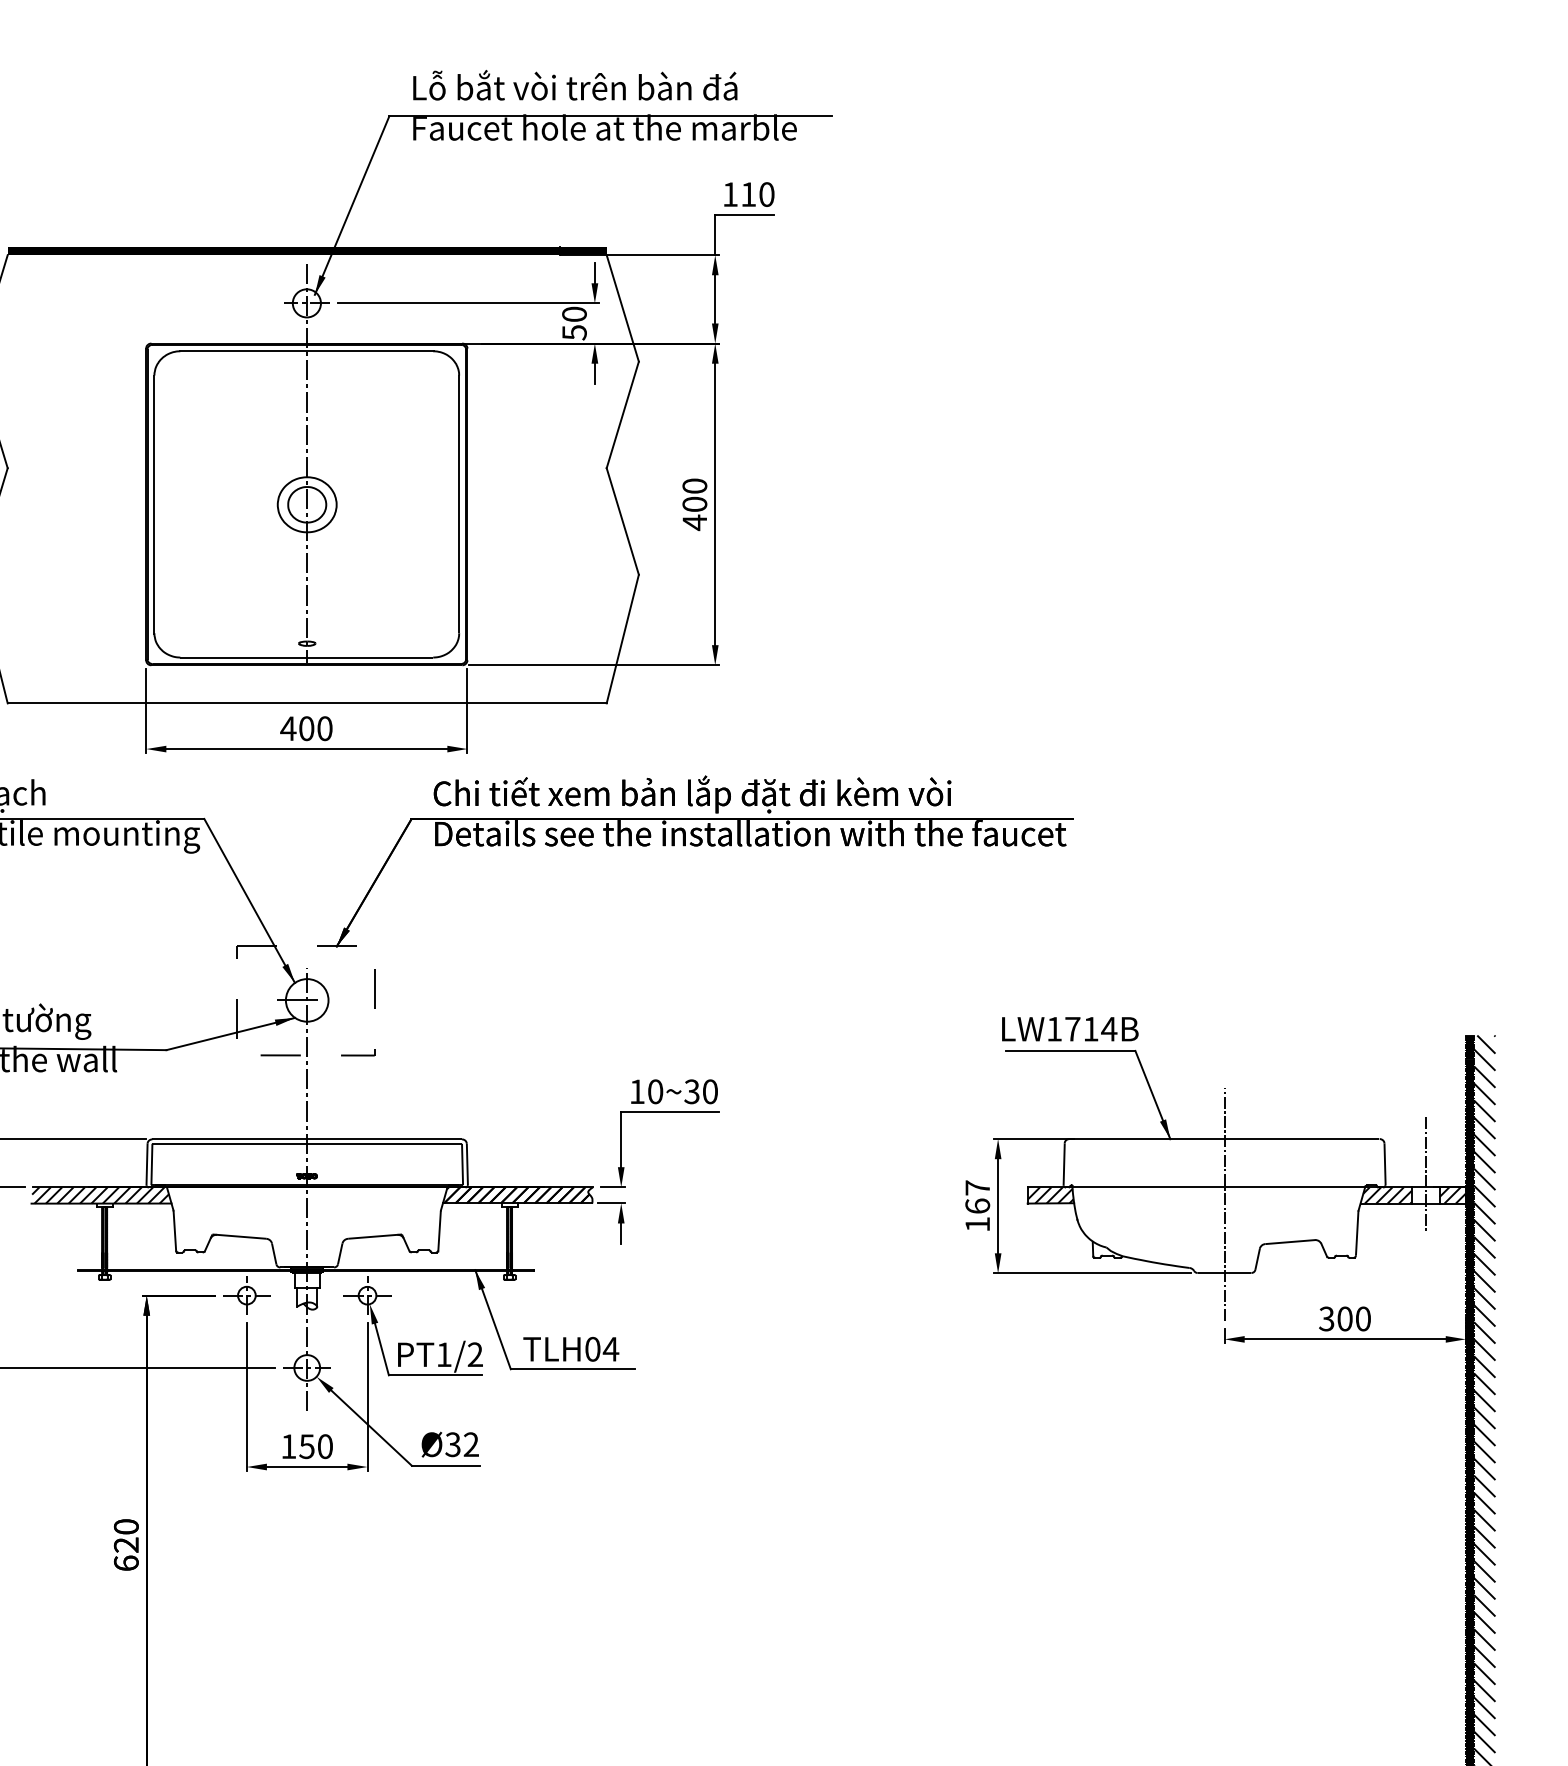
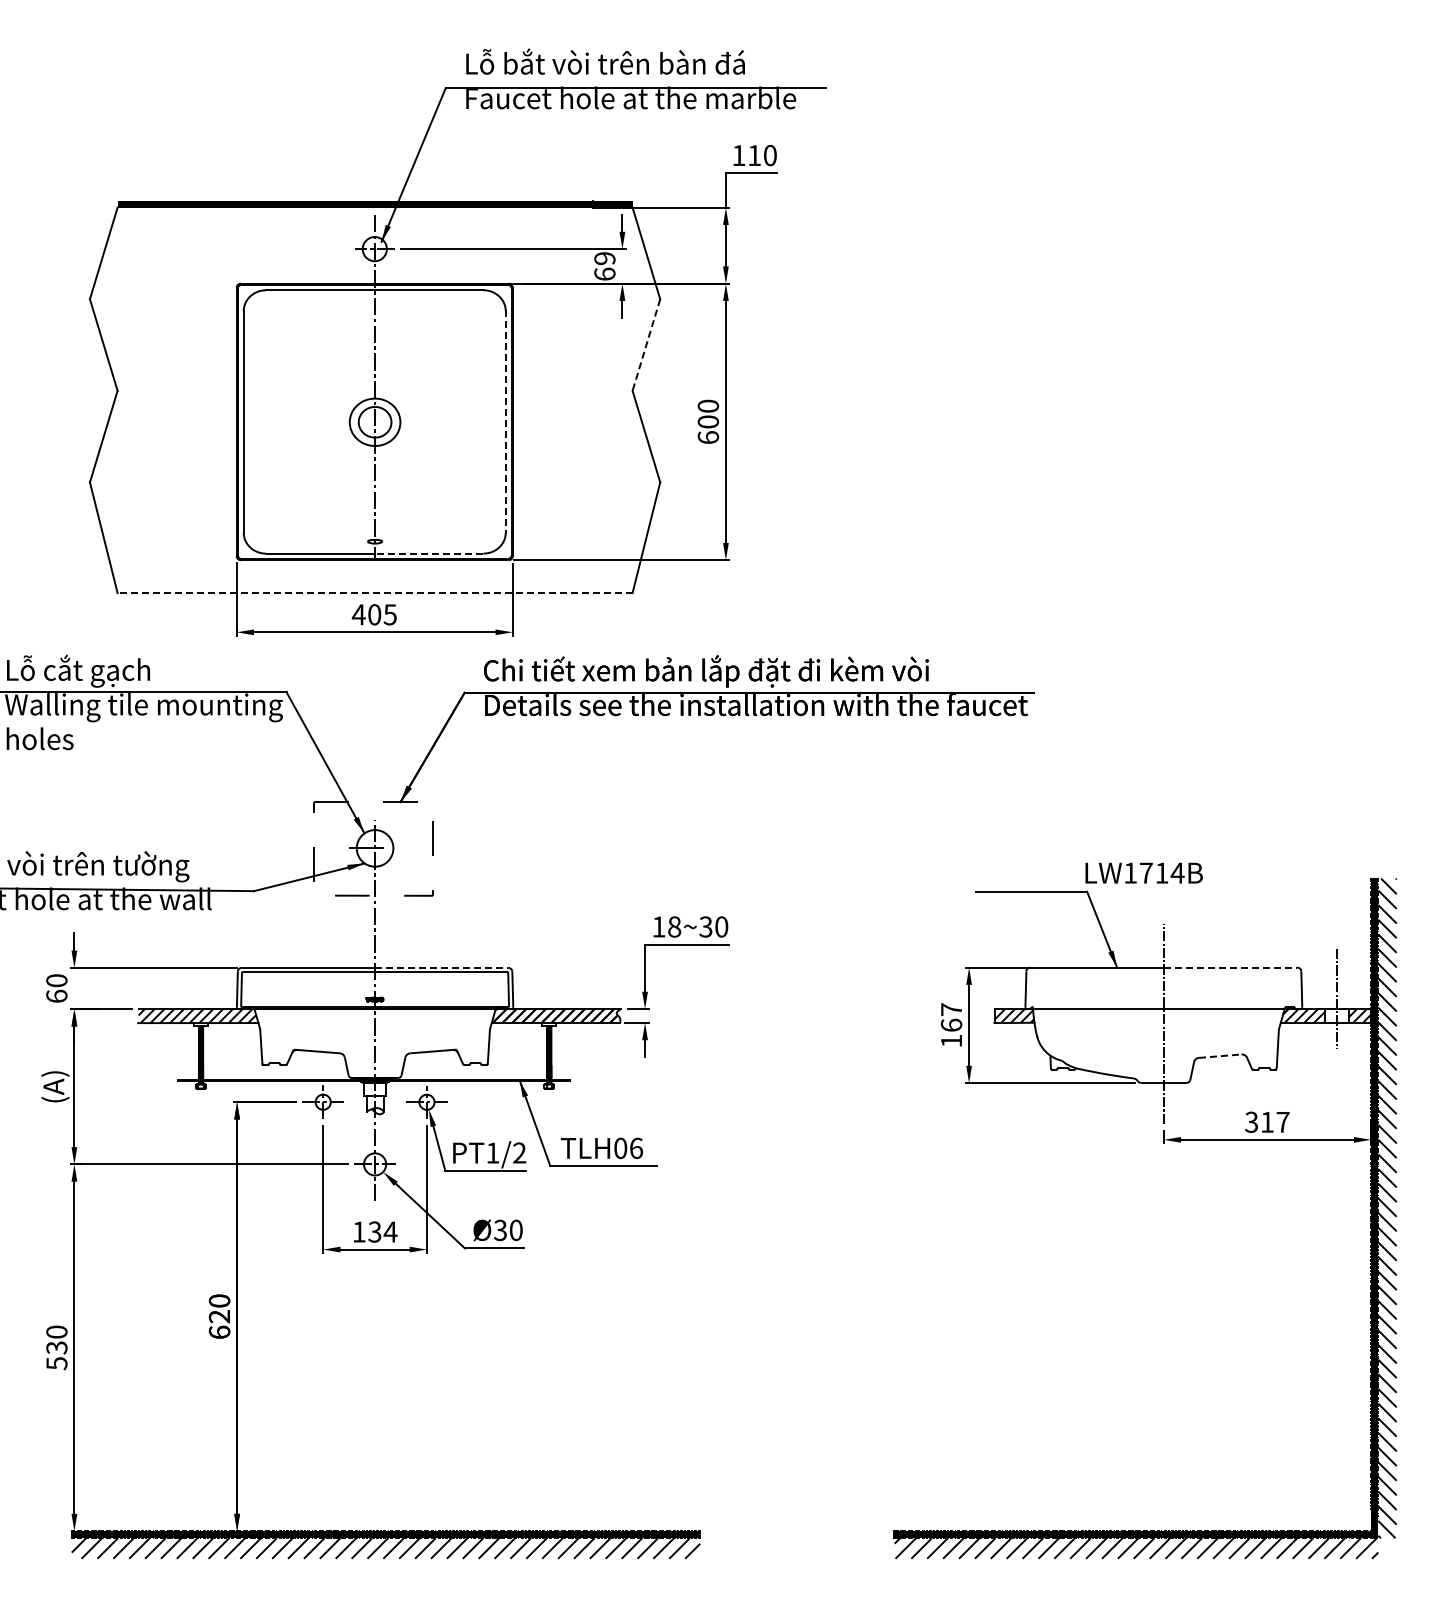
text: (574, 323) -> (604, 266), 50 -> 69
line: (622, 415) -> (646, 345), solid -> dashed
line: (458, 505) -> (505, 422), solid -> dashed
text: (694, 522) -> (708, 437), 400 -> 600
line: (369, 657) -> (428, 553), solid -> dashed
line: (306, 703) -> (374, 593), solid -> dashed
text: (323, 728) -> (389, 614), 400 -> 405
text: (1069, 1028) -> (1143, 872), moved
text: (655, 1092) -> (674, 927), 10~30 -> 18~30
line: (384, 1138) -> (441, 967), solid -> dashed
line: (1302, 1138) -> (1230, 967), solid -> dashed
line: (1291, 1242) -> (1221, 1056), solid -> dashed
text: (1354, 1318) -> (1275, 1121), 300 -> 317
text: (611, 1349) -> (636, 1148), LH04 -> LH06
text: (470, 1444) -> (515, 1230), Ø32 -> Ø30
text: (315, 1445) -> (382, 1231), 150 -> 134

